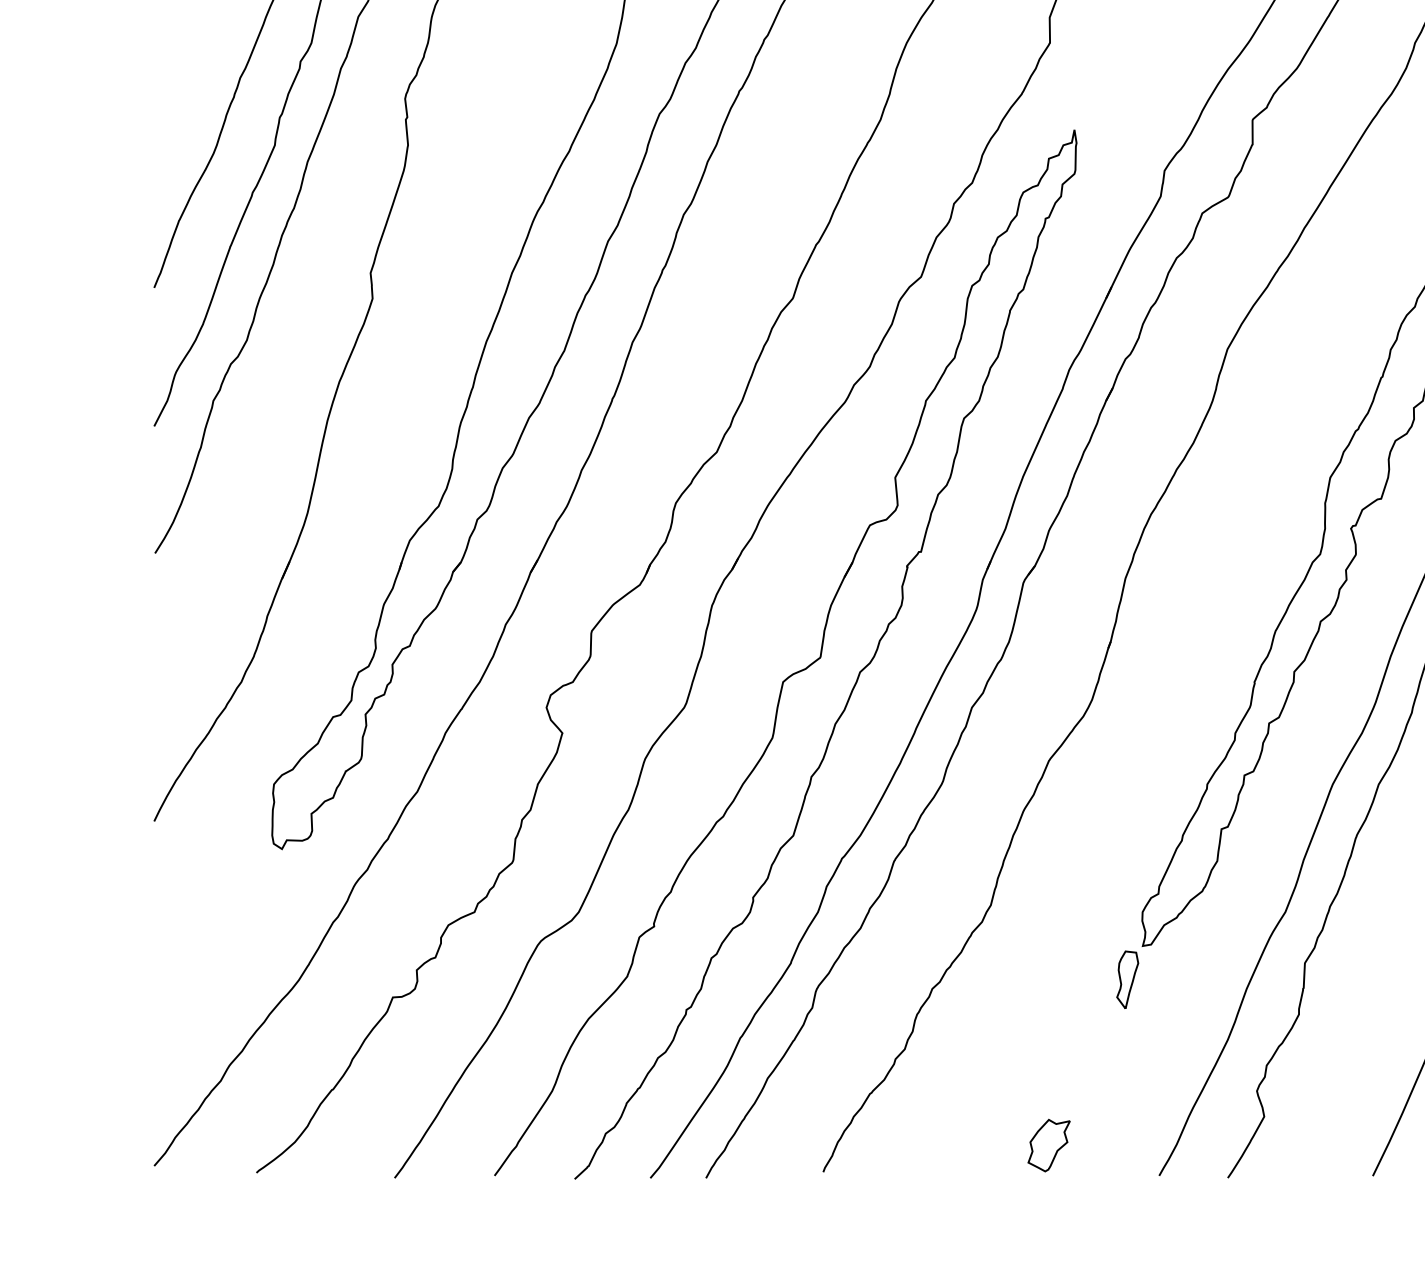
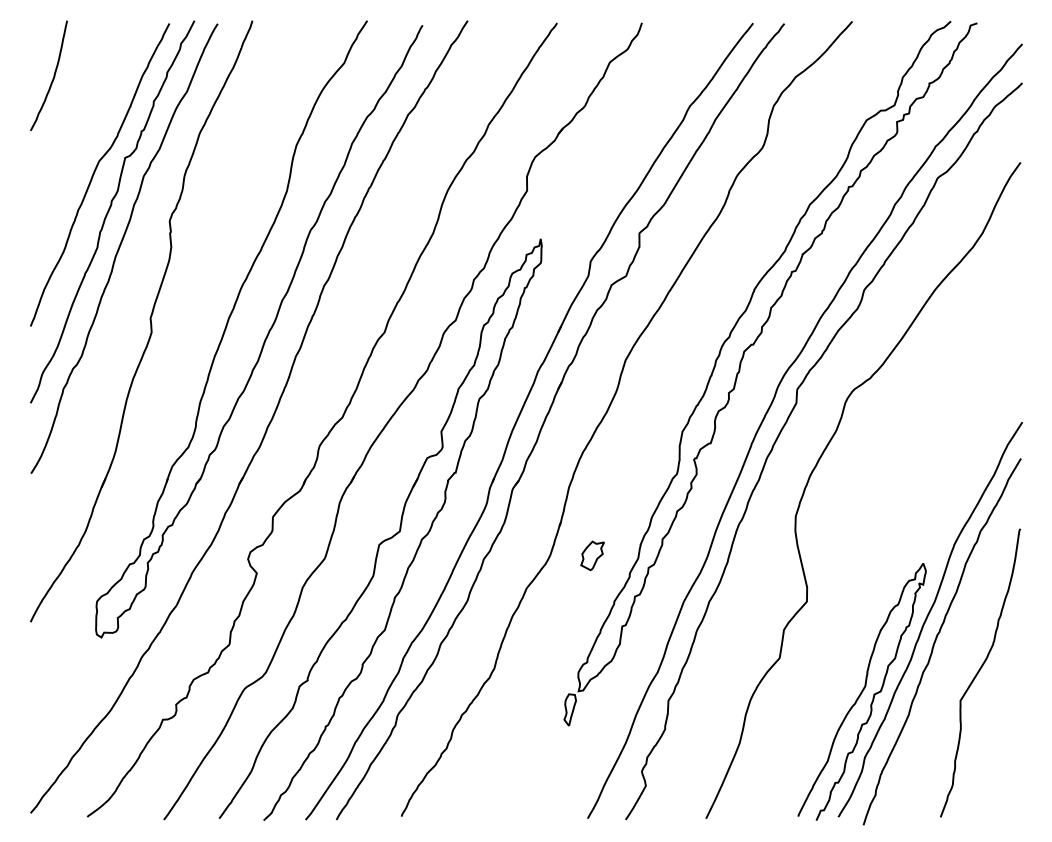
part: (1048, 1144) -> (592, 555), moved

